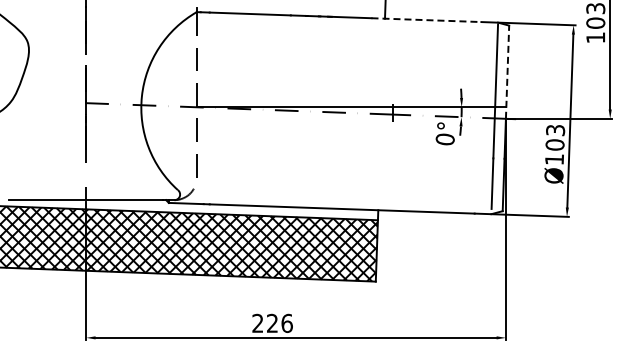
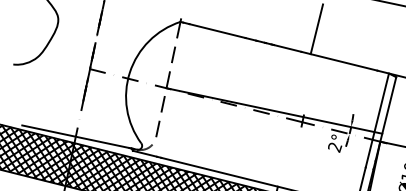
line: (426, 20) -> (339, 61), dashed -> solid
line: (507, 72) -> (388, 109), dashed -> solid
text: (444, 139) -> (334, 147), 0° -> 2°

